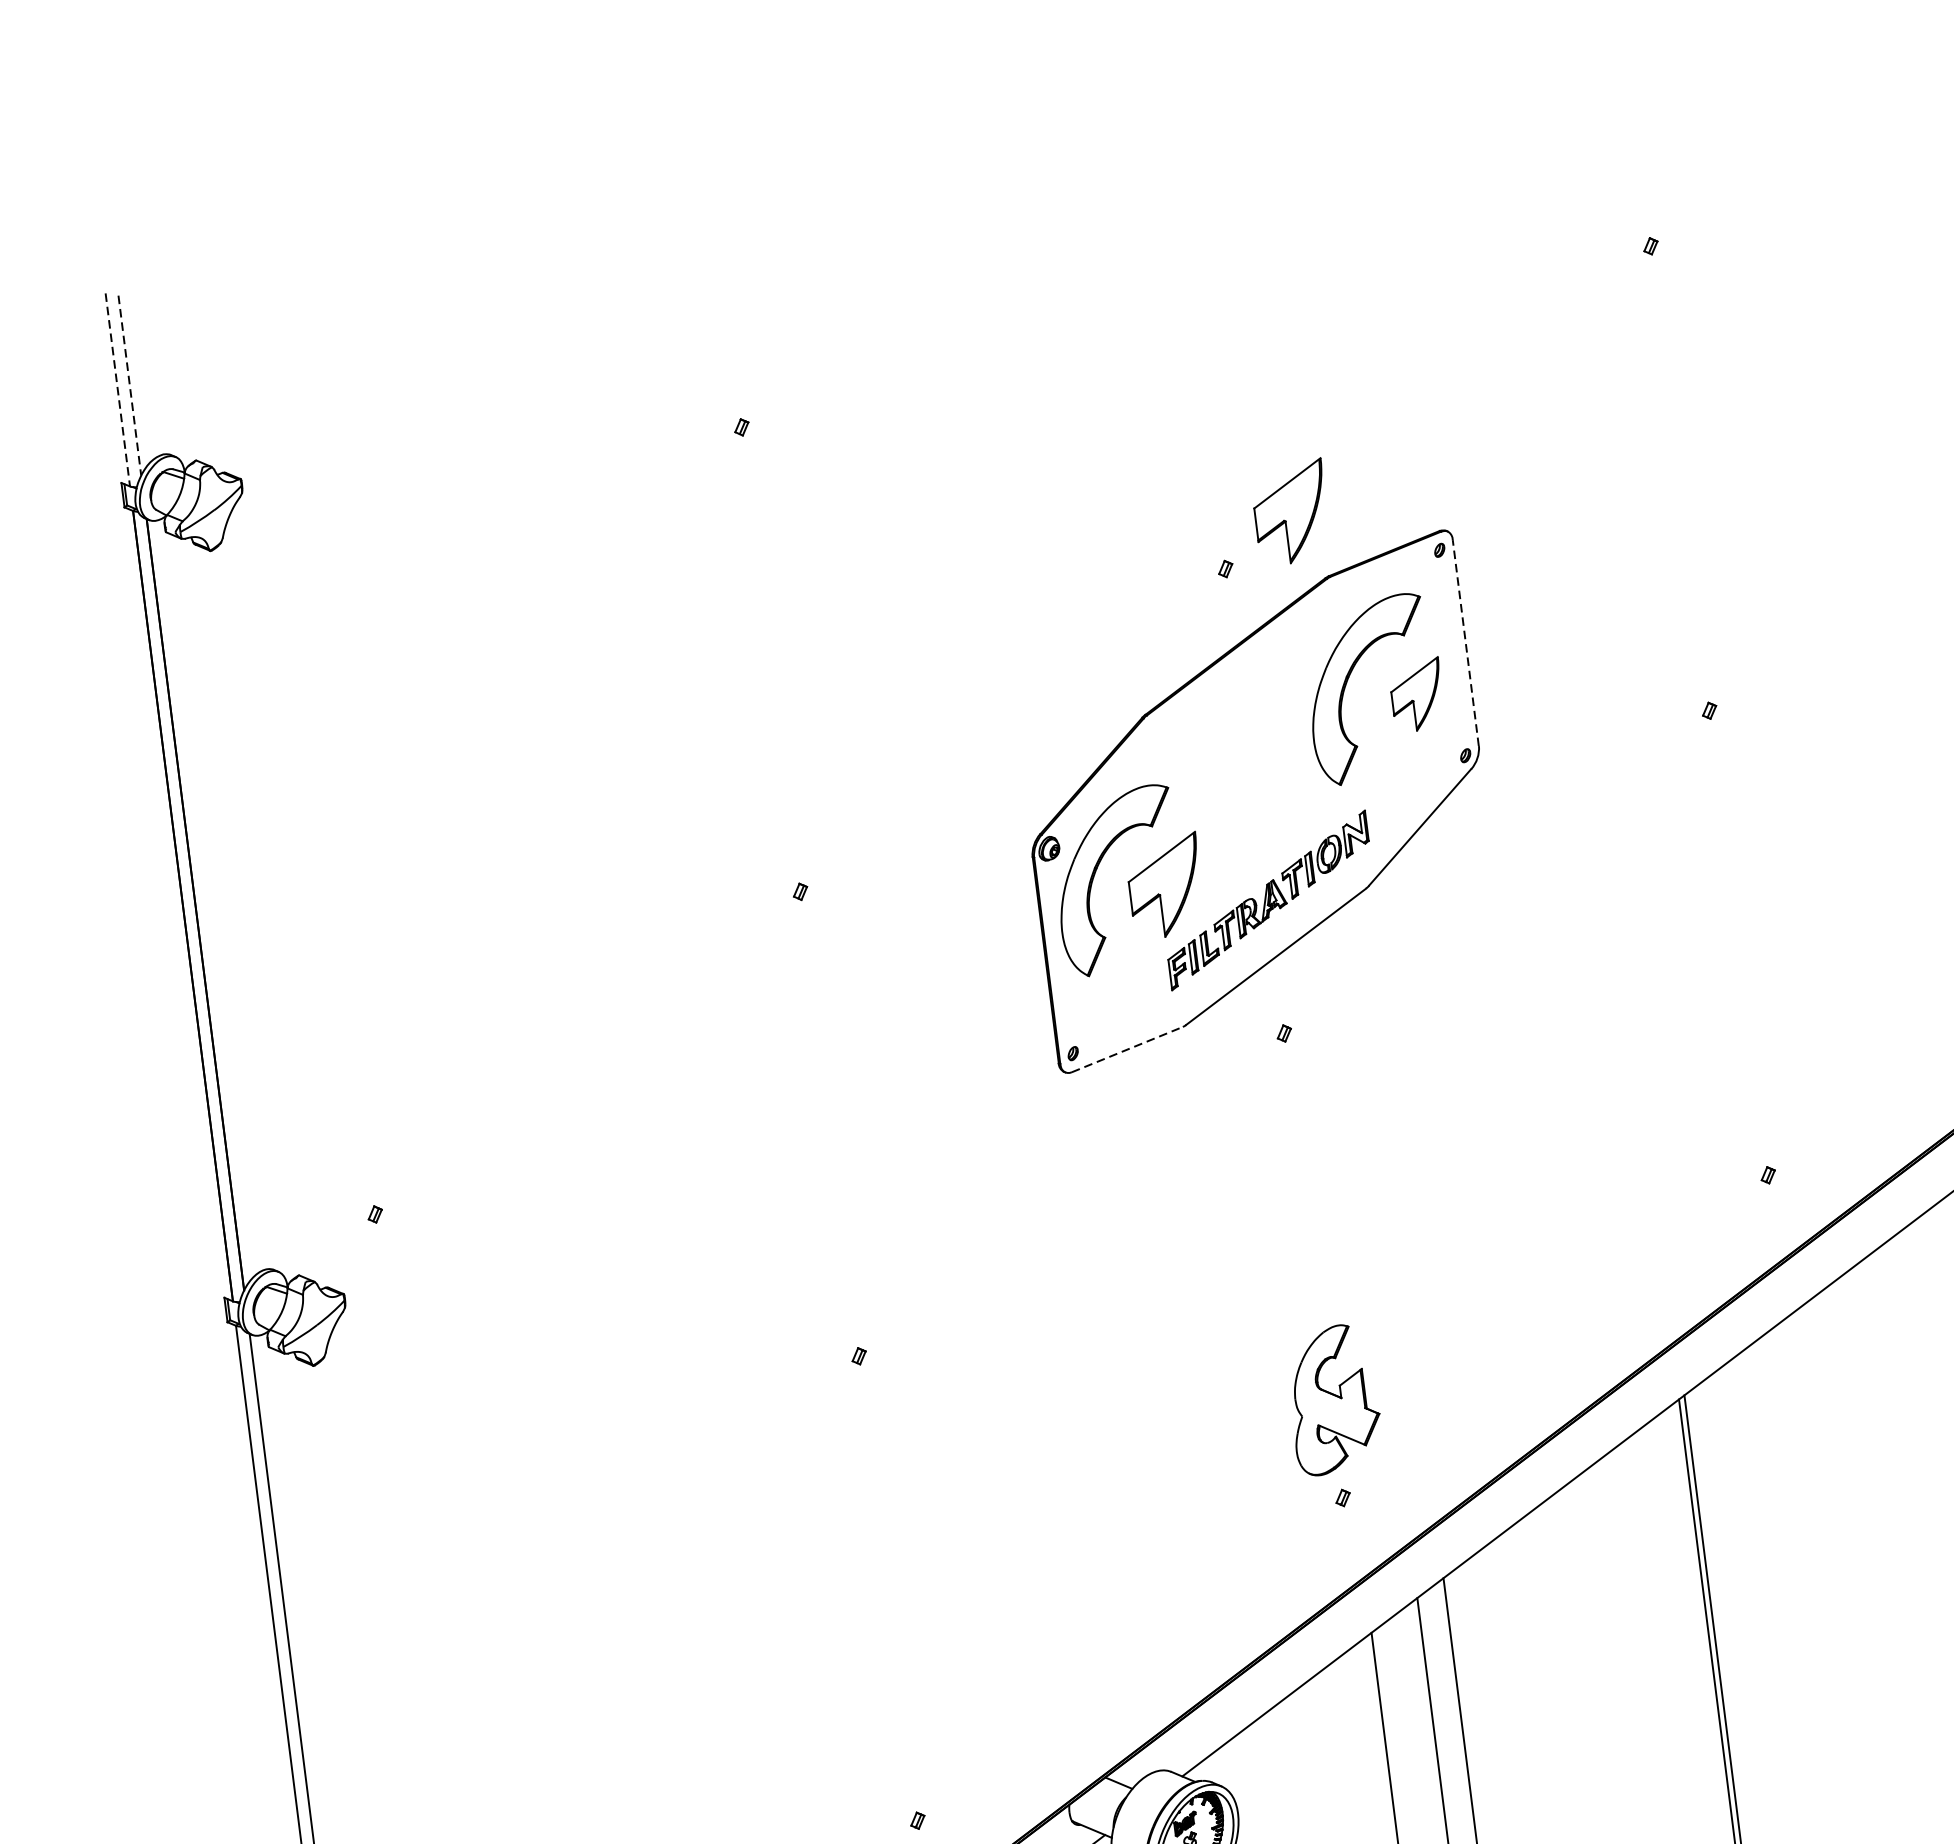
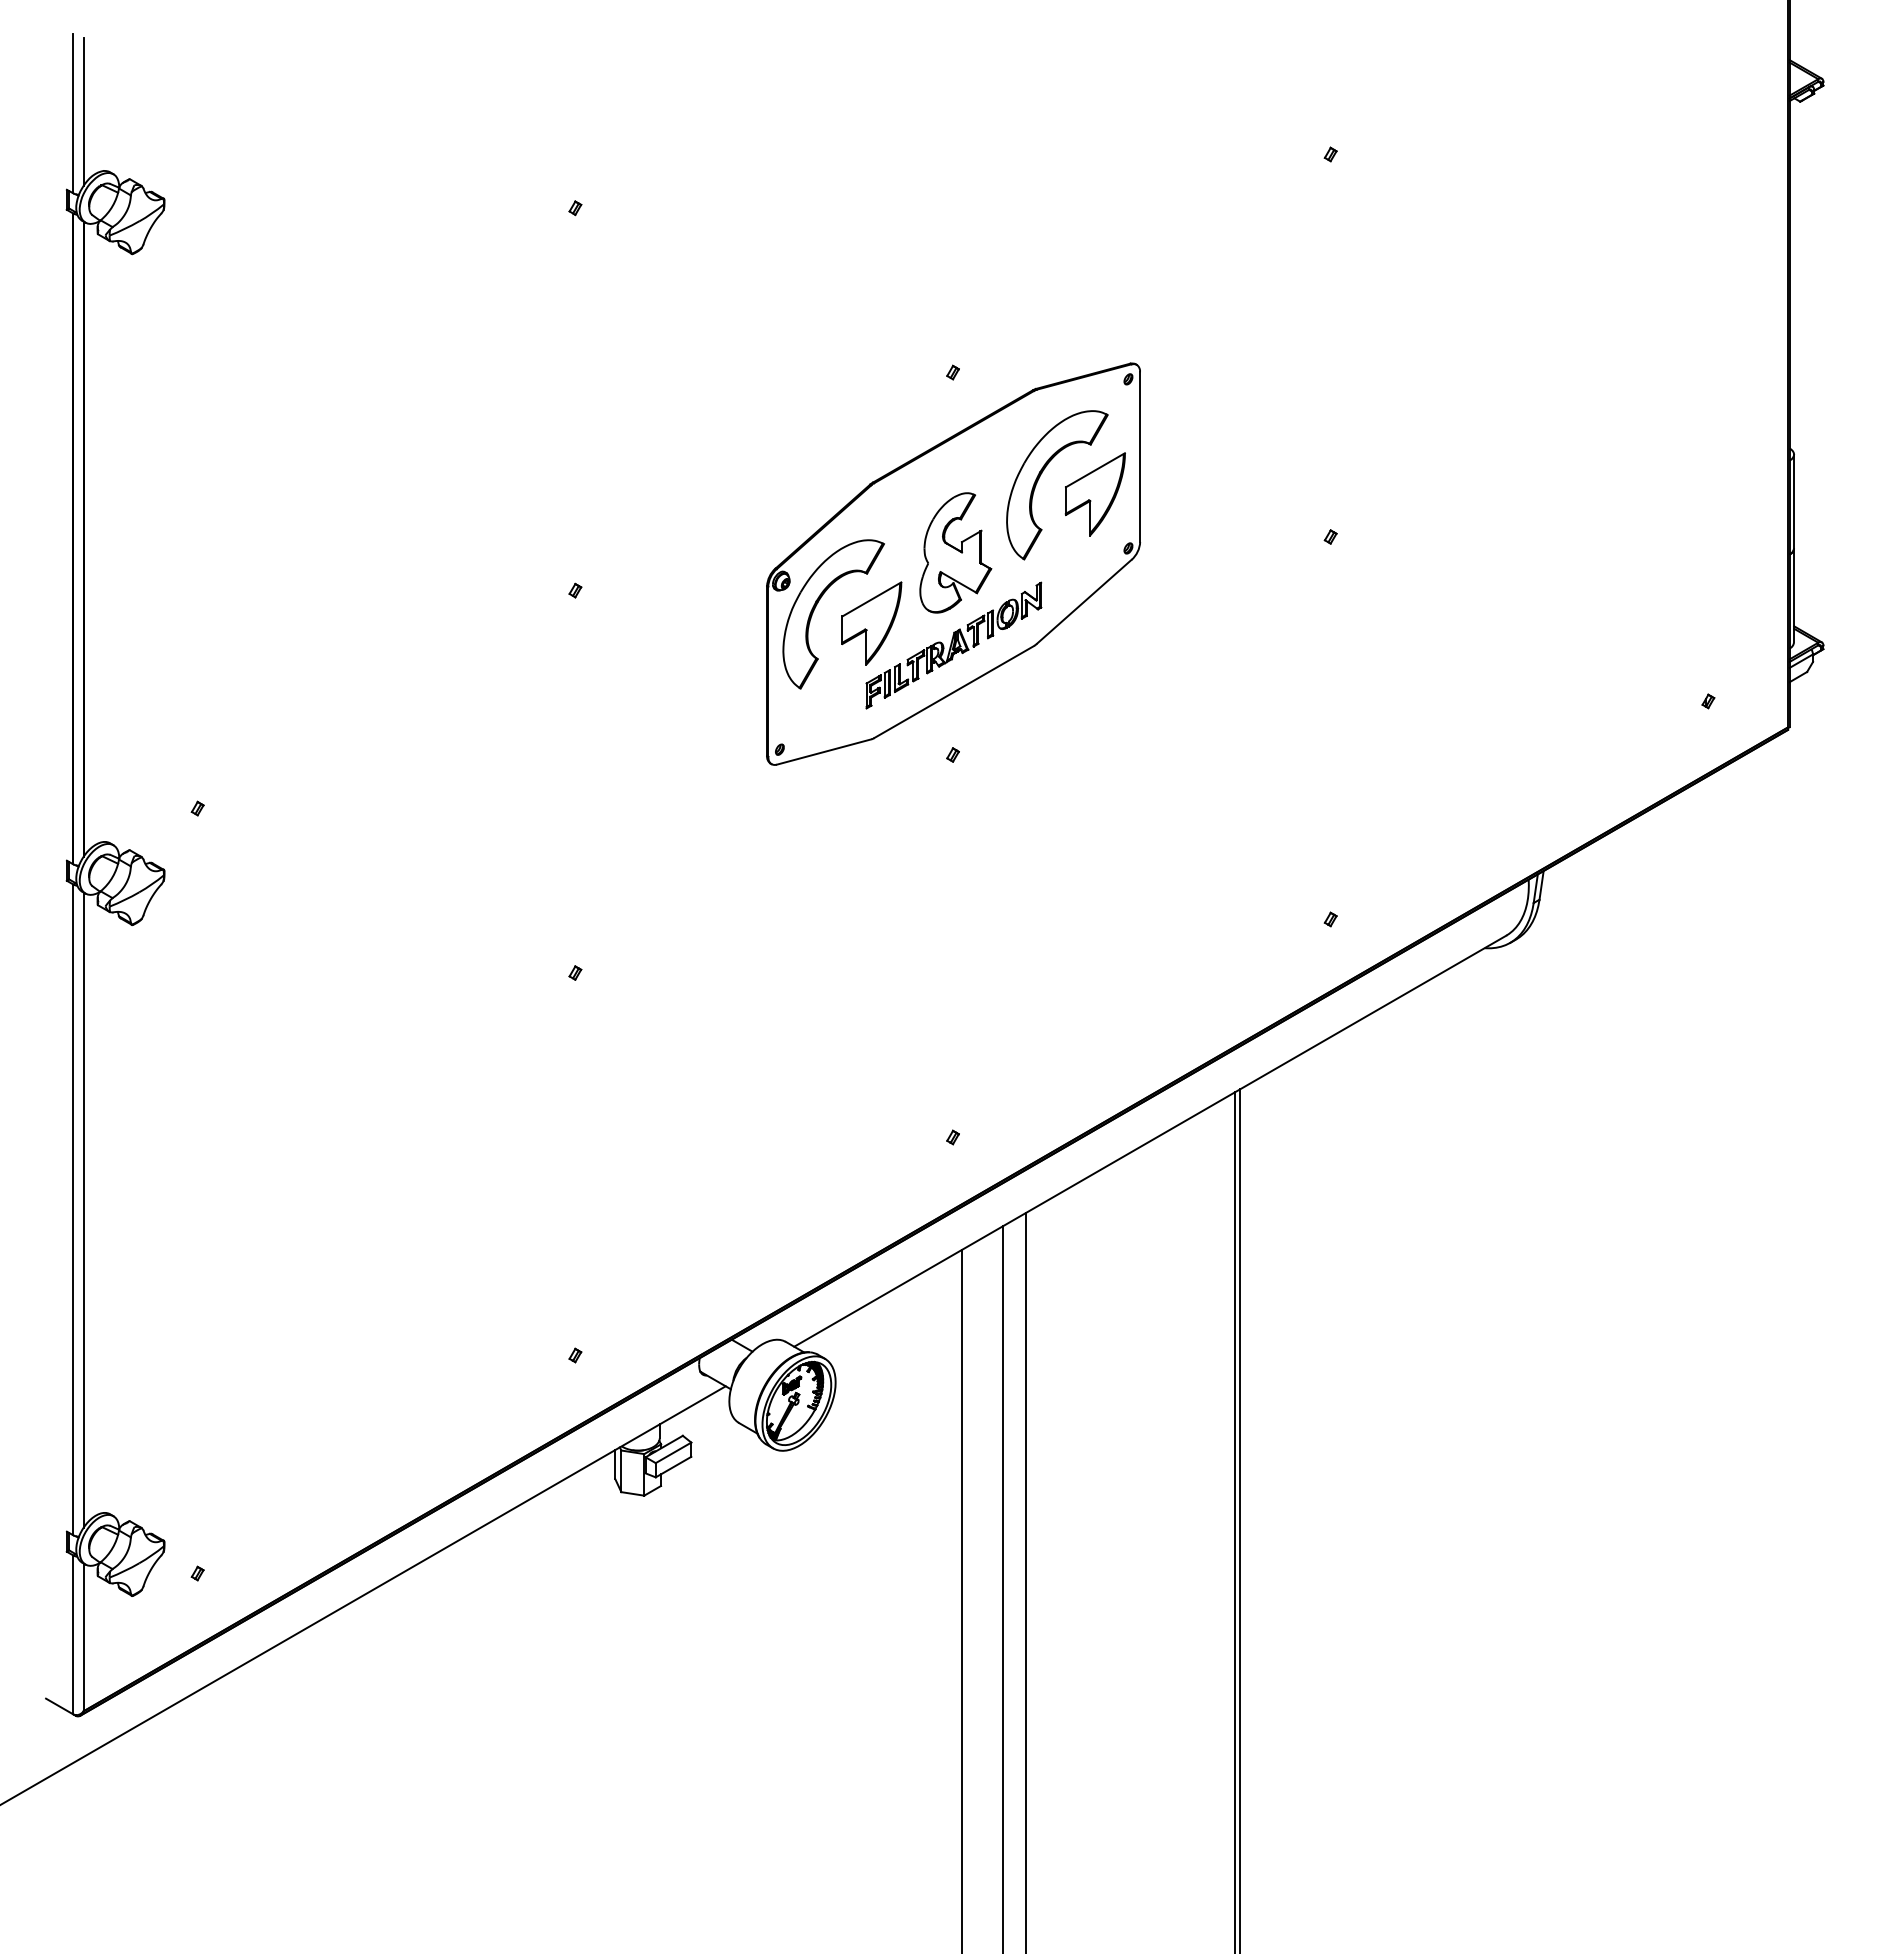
line: (129, 386) -> (83, 112), dashed -> solid
line: (117, 390) -> (73, 114), dashed -> solid
part: (1290, 512) -> (1011, 333), removed
line: (1466, 643) -> (1140, 457), dashed -> solid
part: (1416, 695) -> (1094, 494), size x1.43
line: (1127, 1050) -> (824, 752), dashed -> solid
part: (1333, 1399) -> (955, 552), moved

